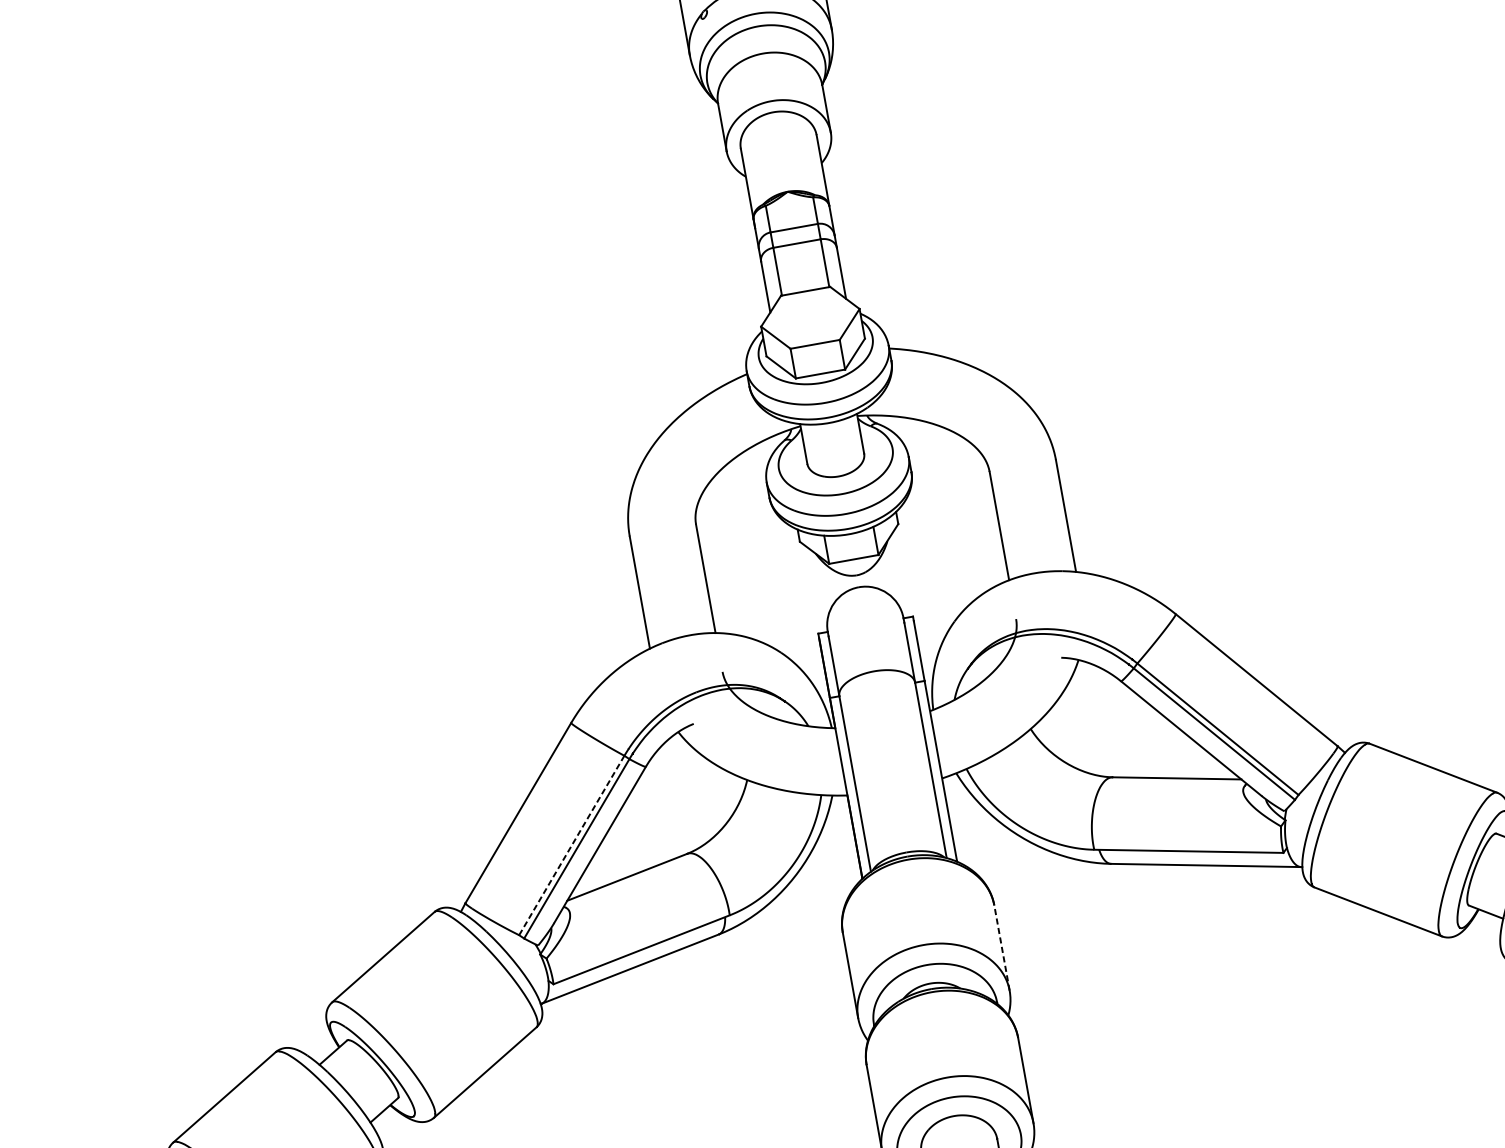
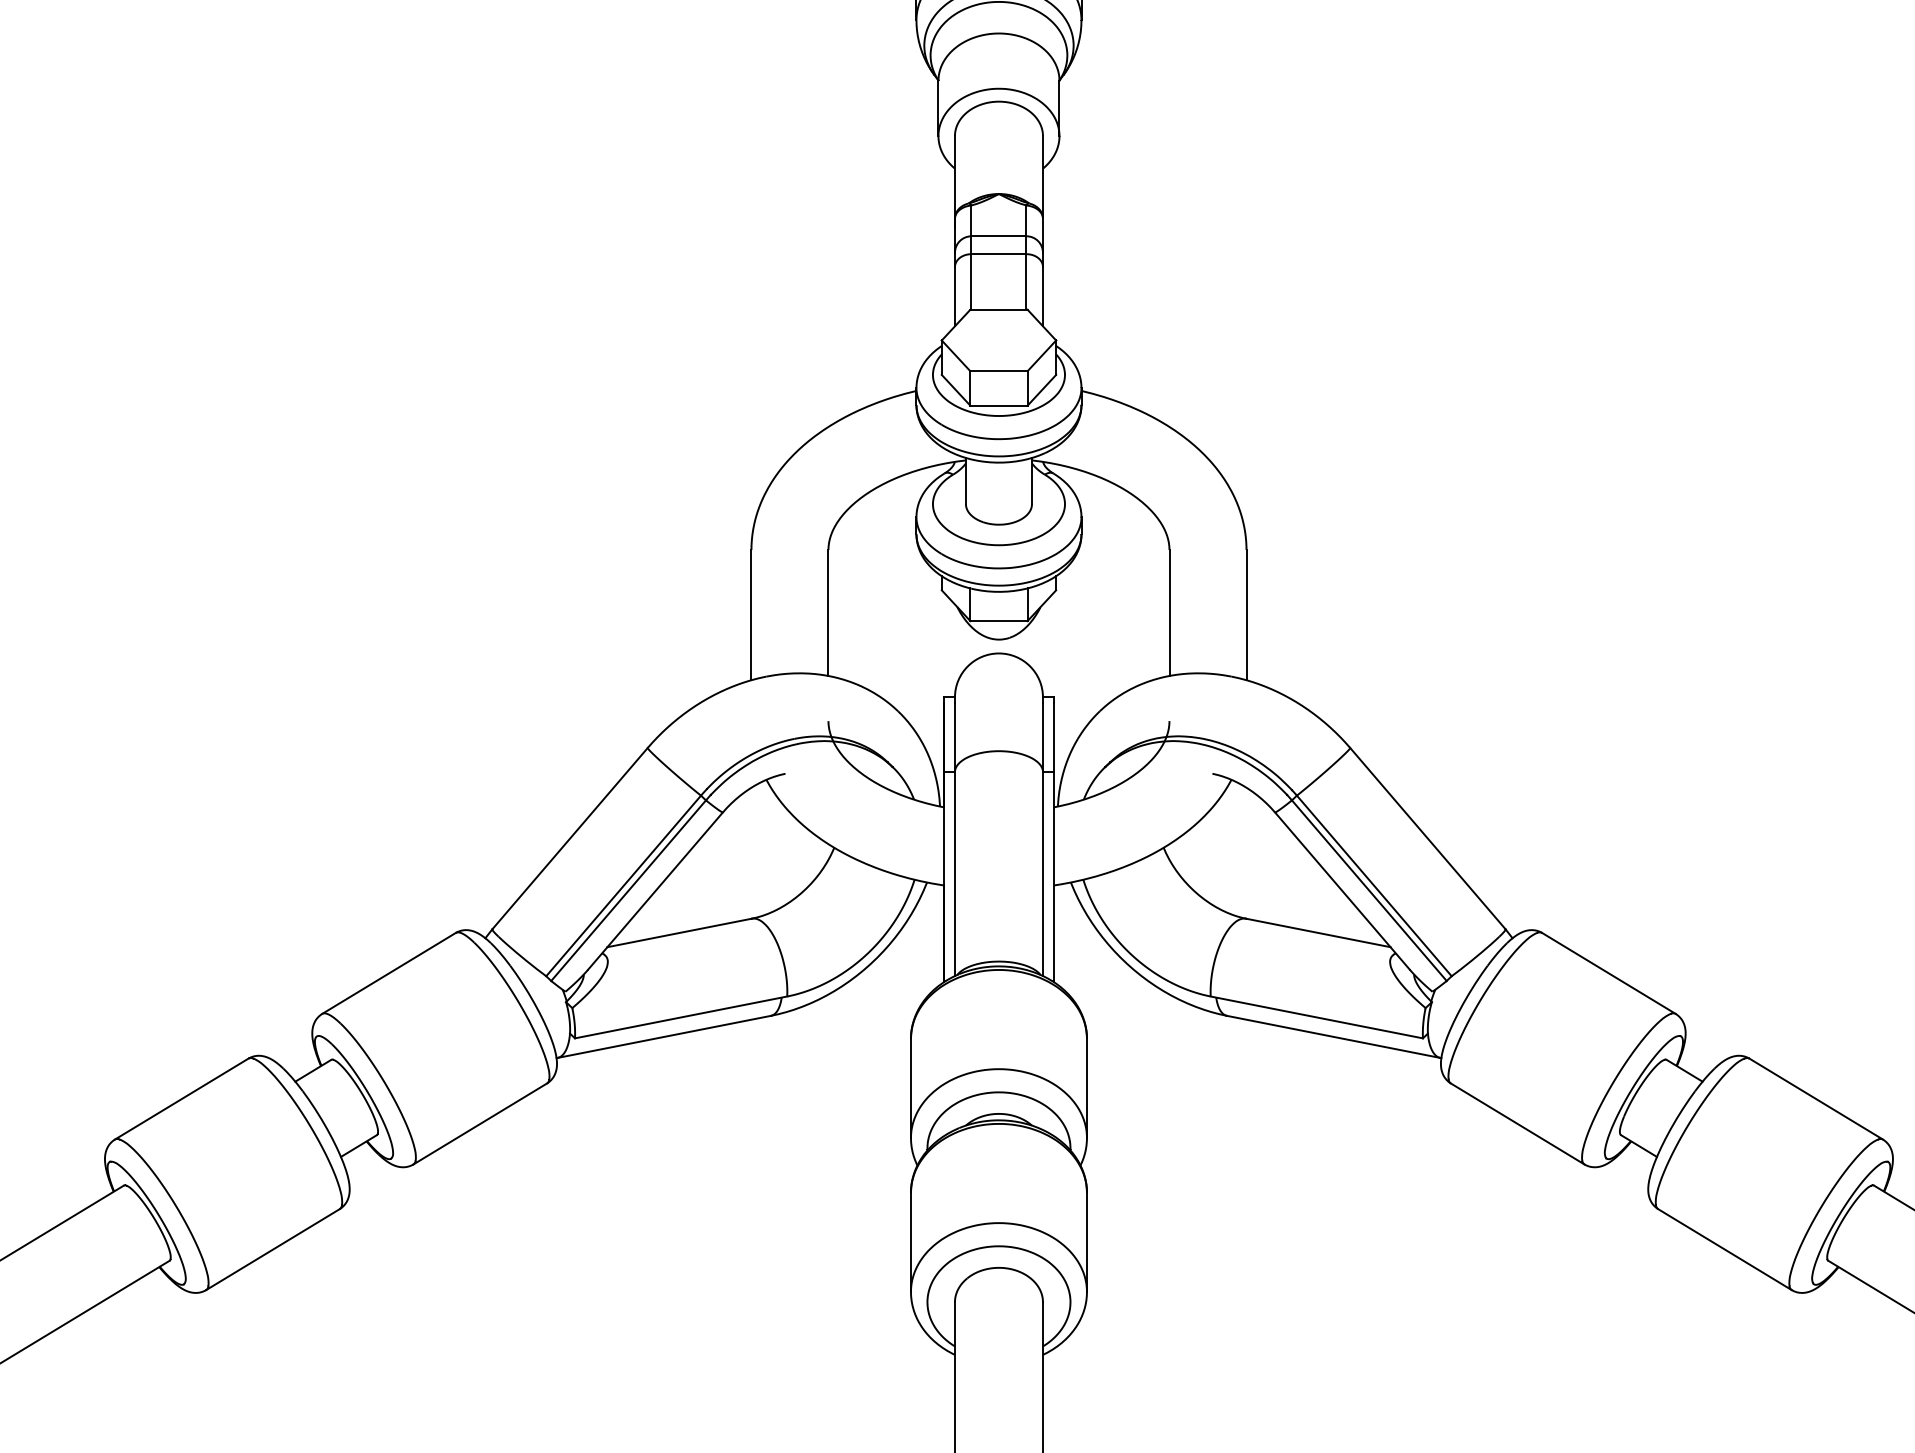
line: (571, 845) -> (623, 885), dashed -> solid
line: (1001, 948) -> (1086, 1088), dashed -> solid

